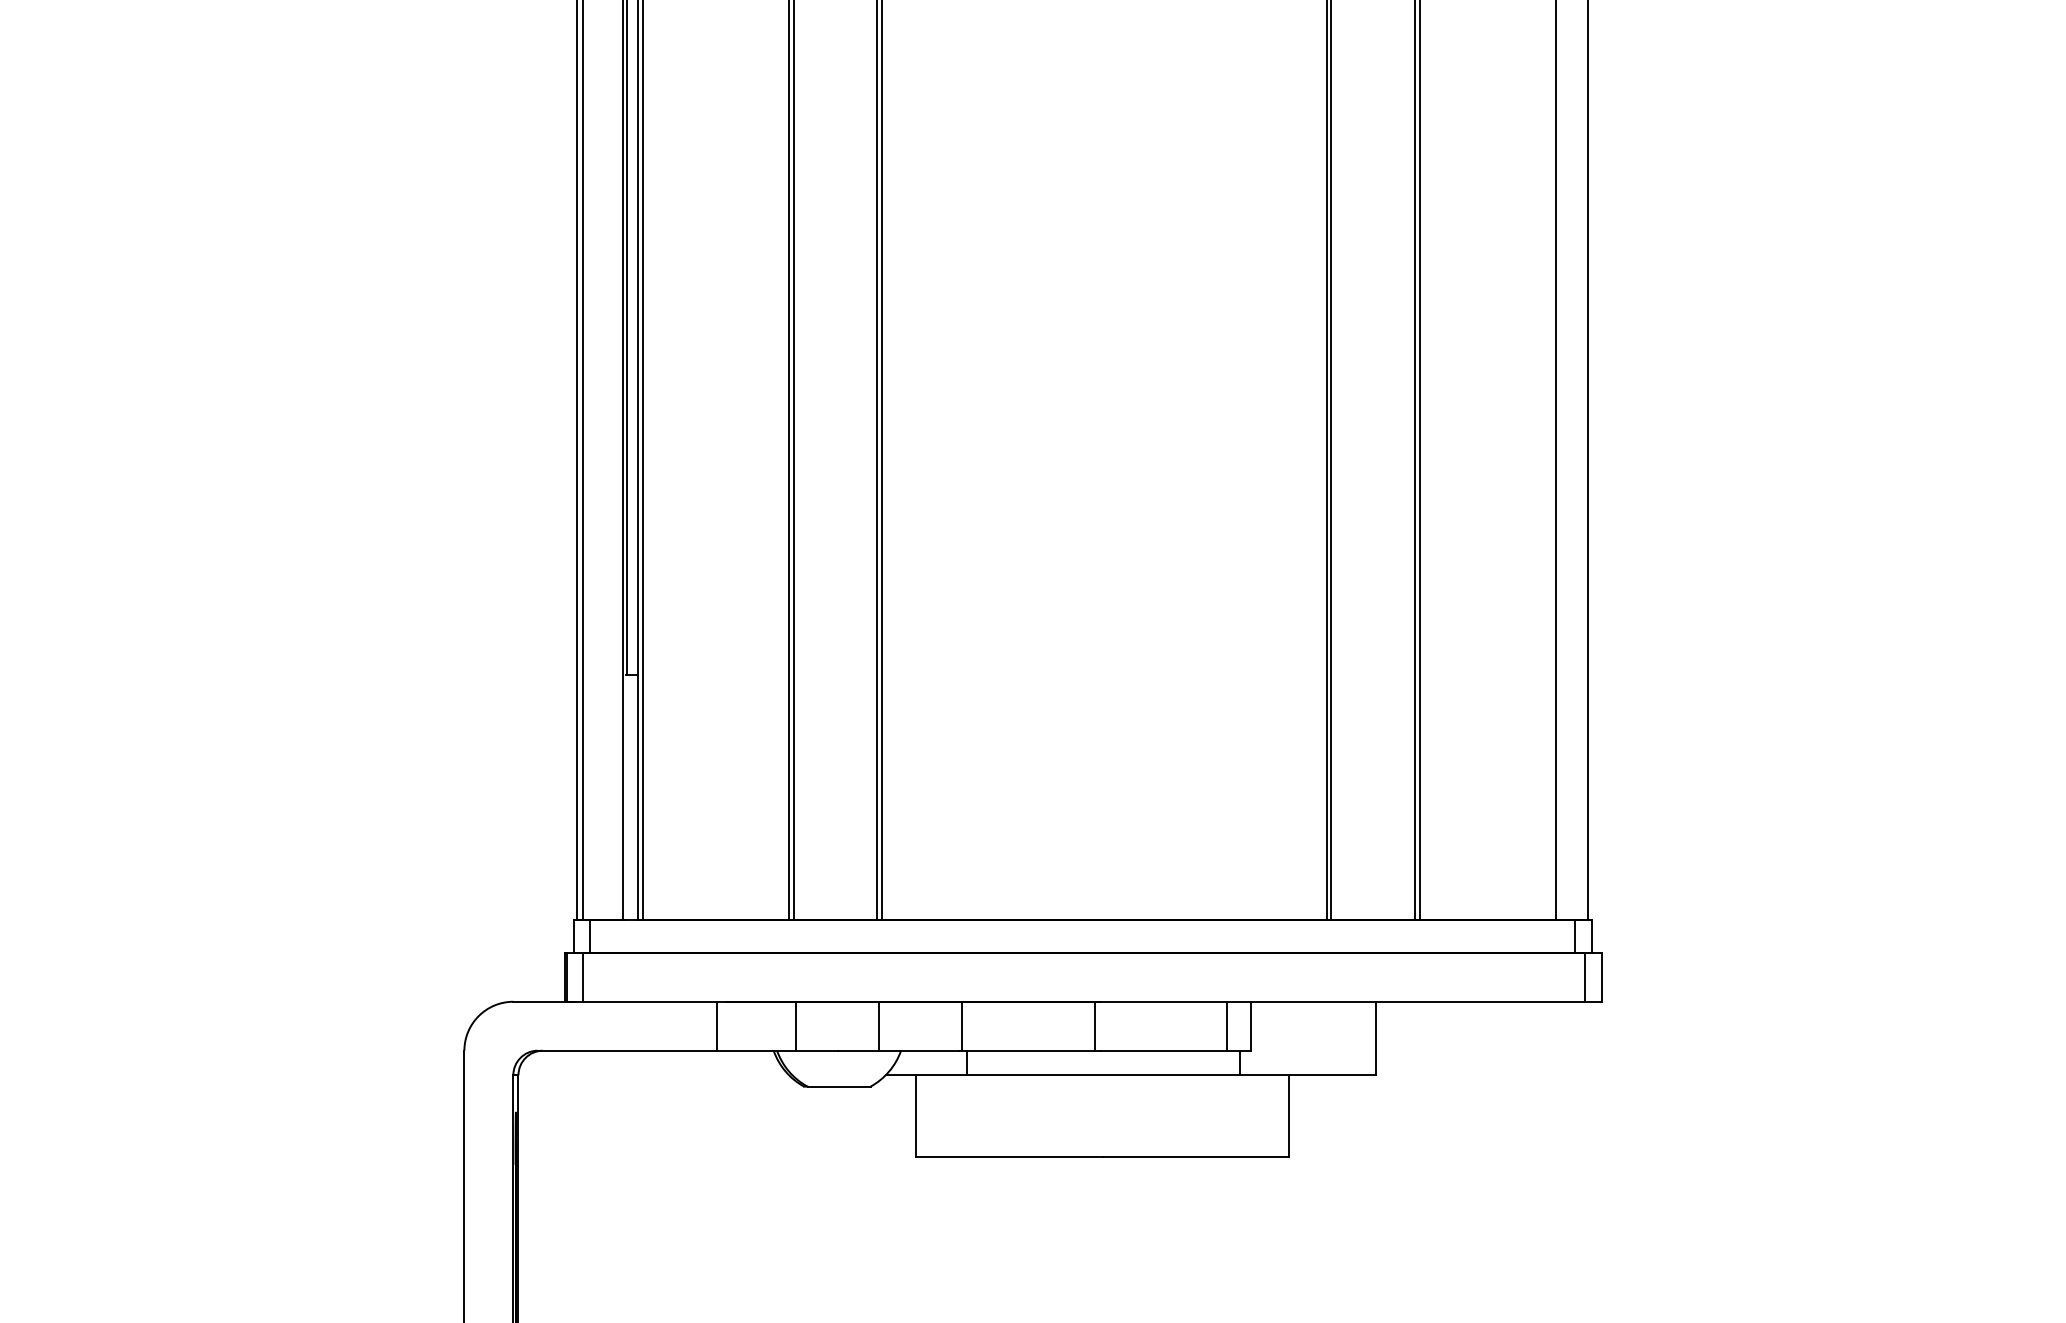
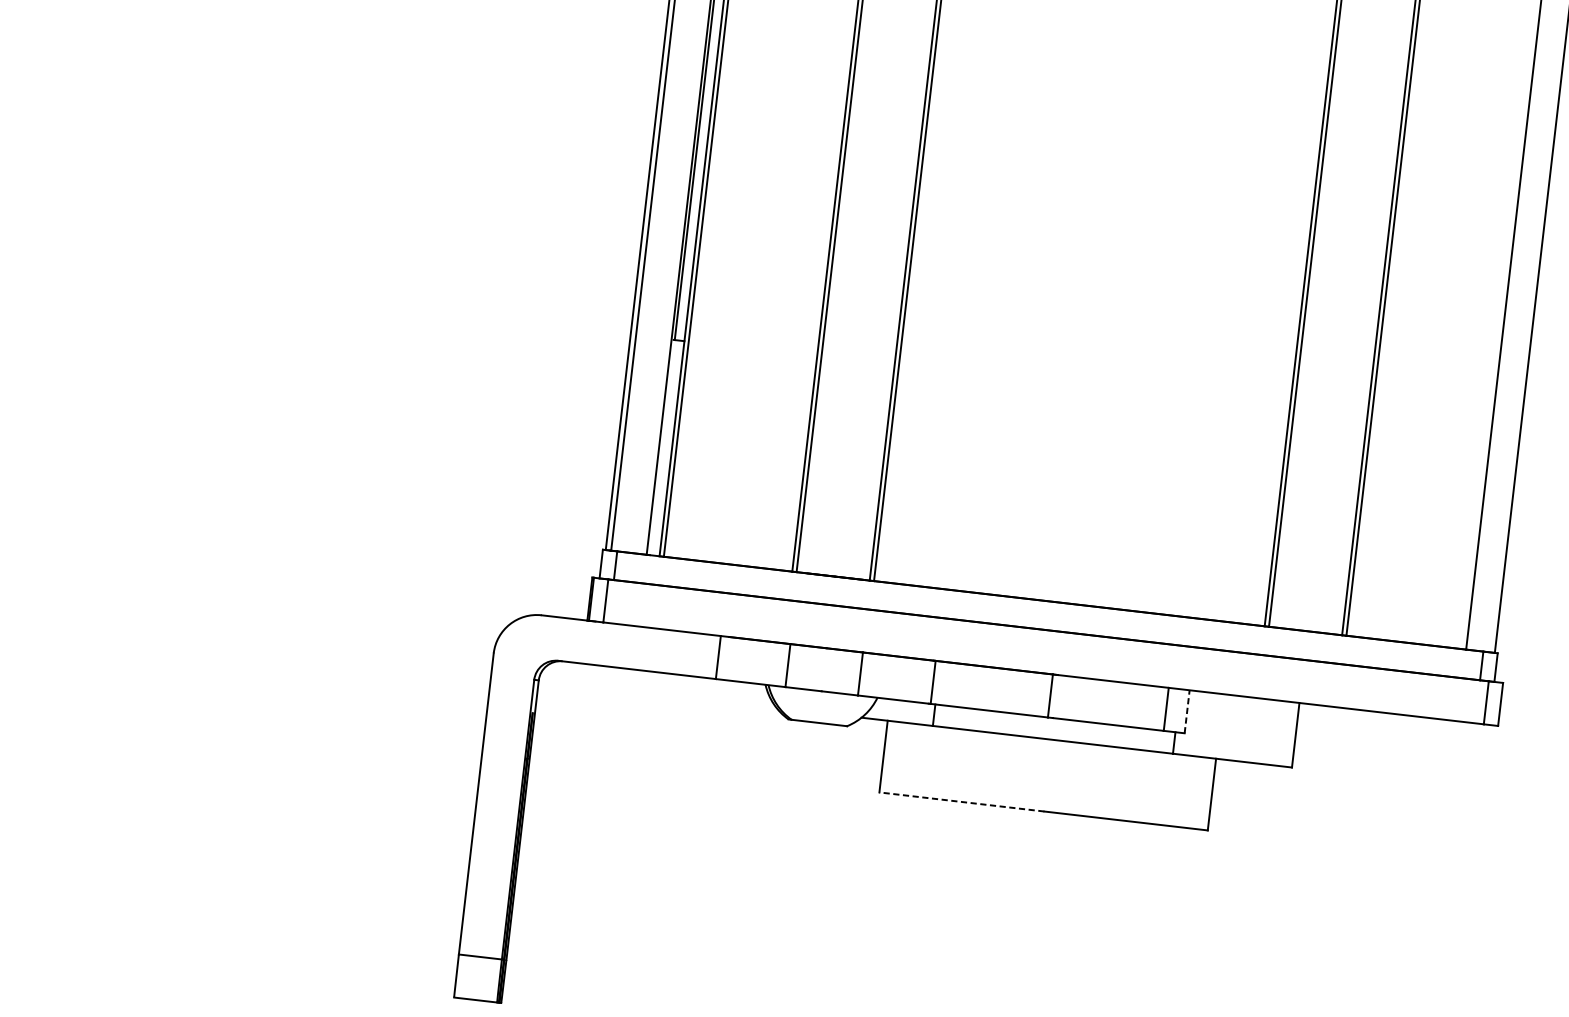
line: (1250, 1025) -> (1187, 711), solid -> dashed
line: (1009, 1156) -> (962, 801), solid -> dashed

